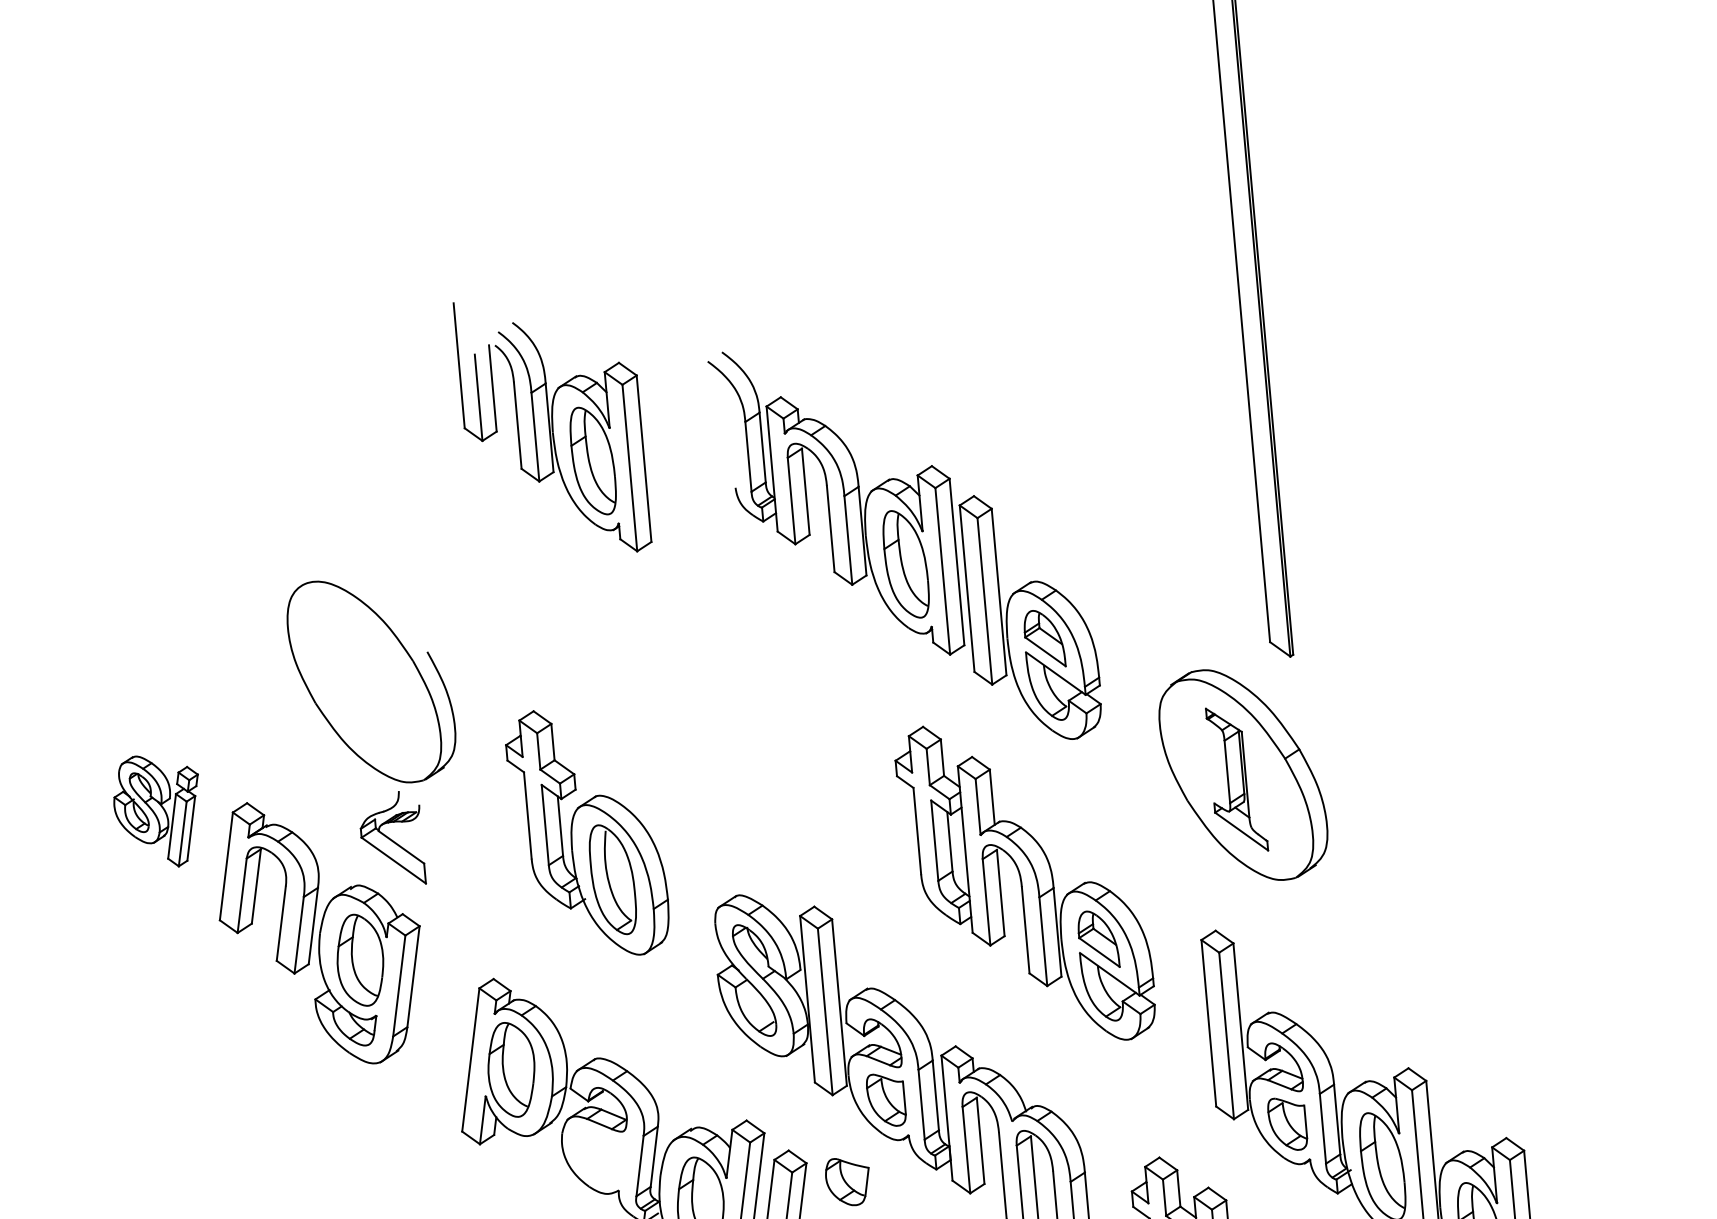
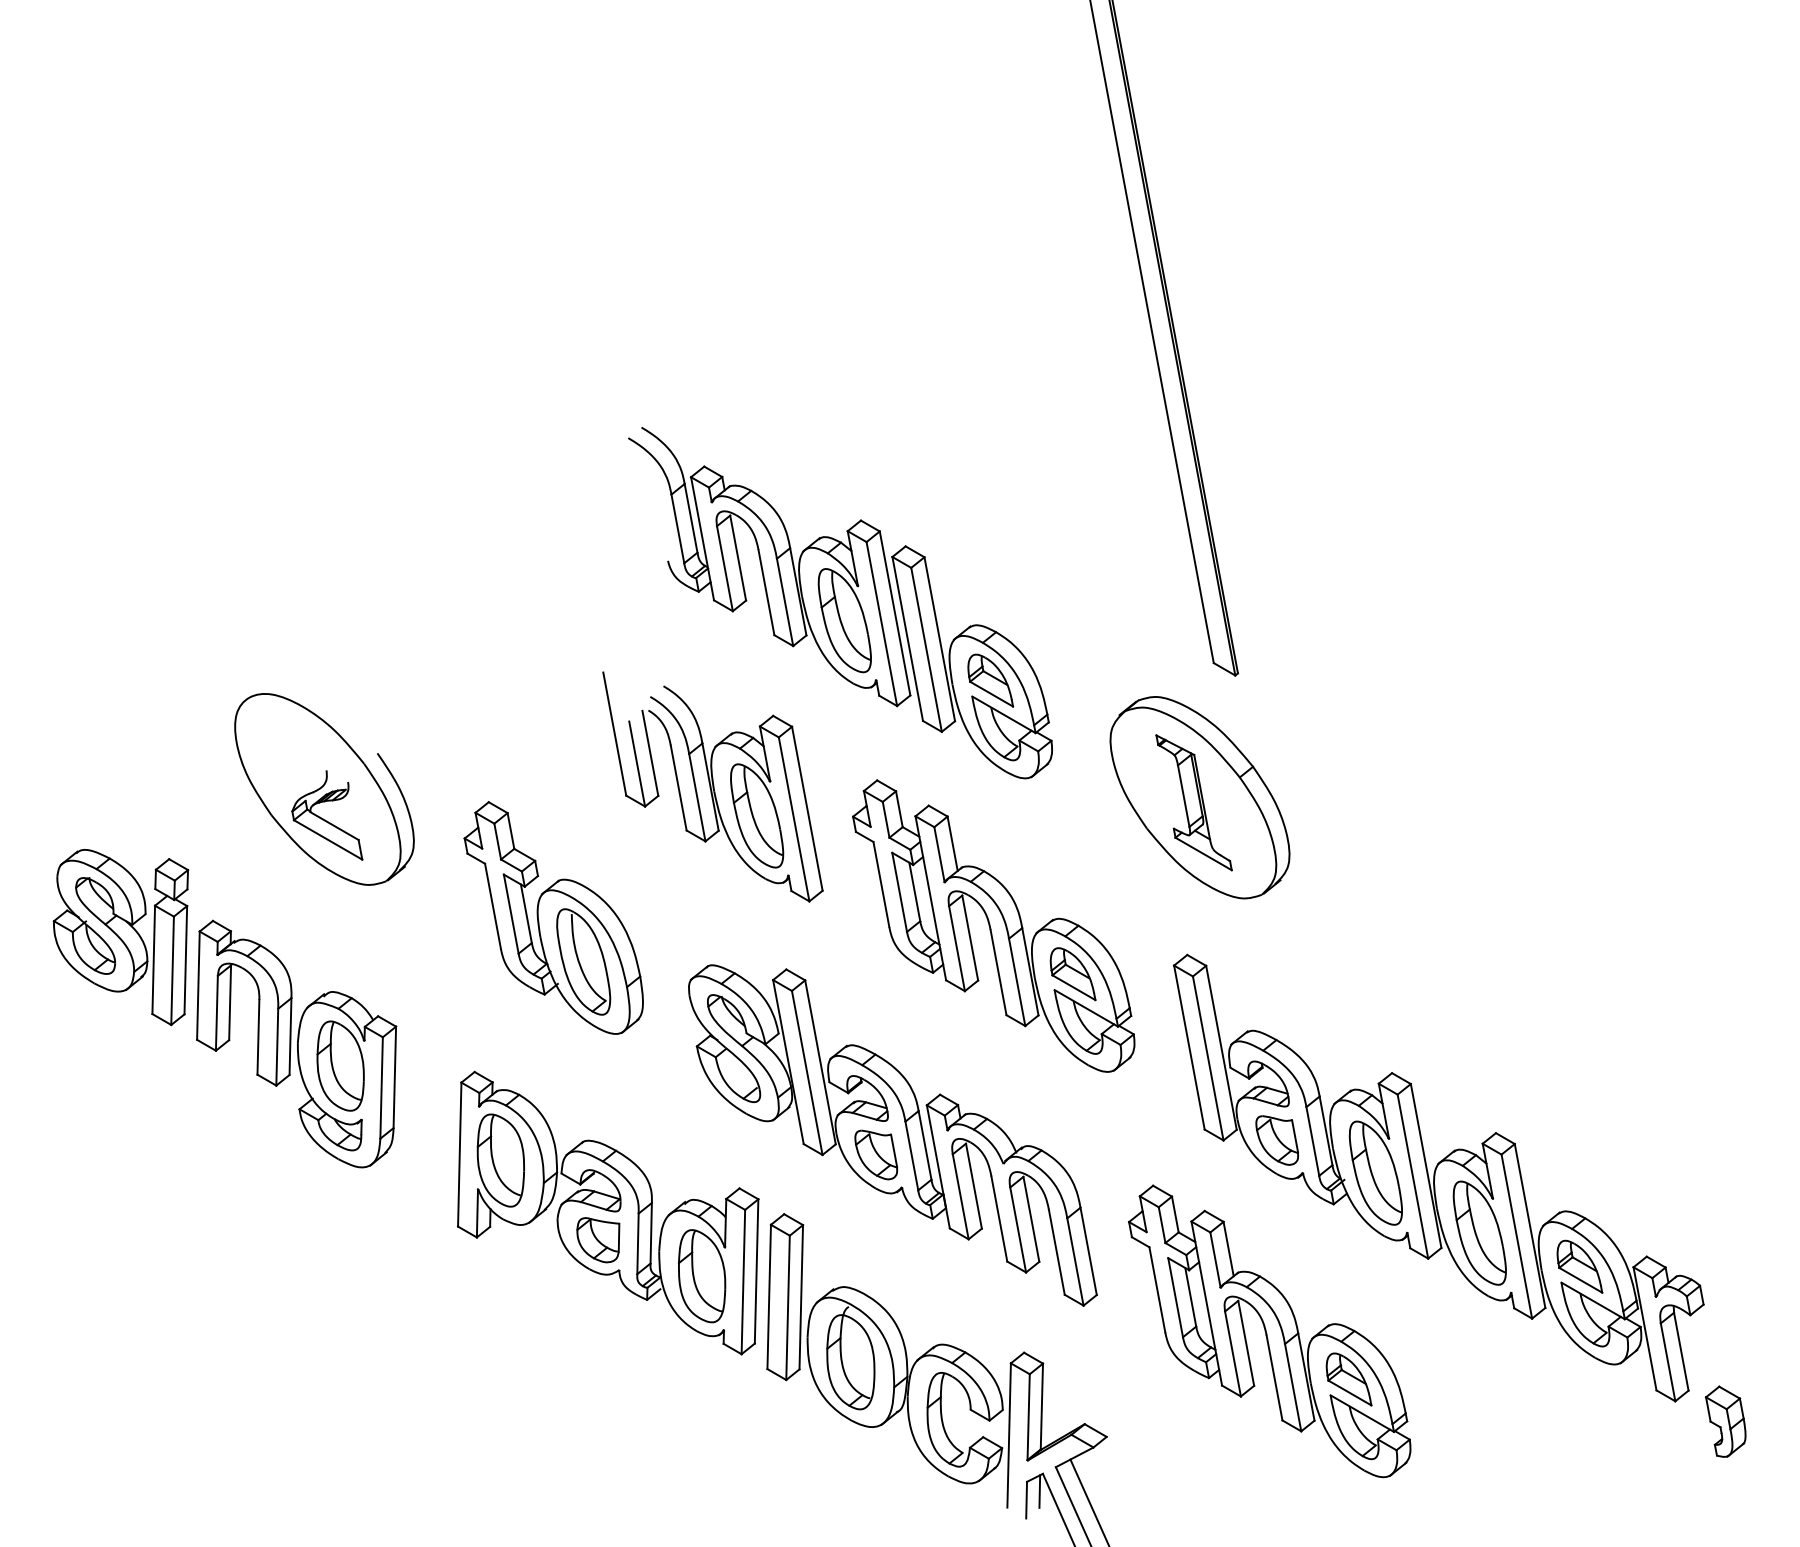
part: (551, 427) -> (712, 786), moved
part: (153, 810) -> (120, 937), size x1.67
part: (395, 836) -> (327, 815), moved
part: (846, 1182) -> (598, 1240), moved

